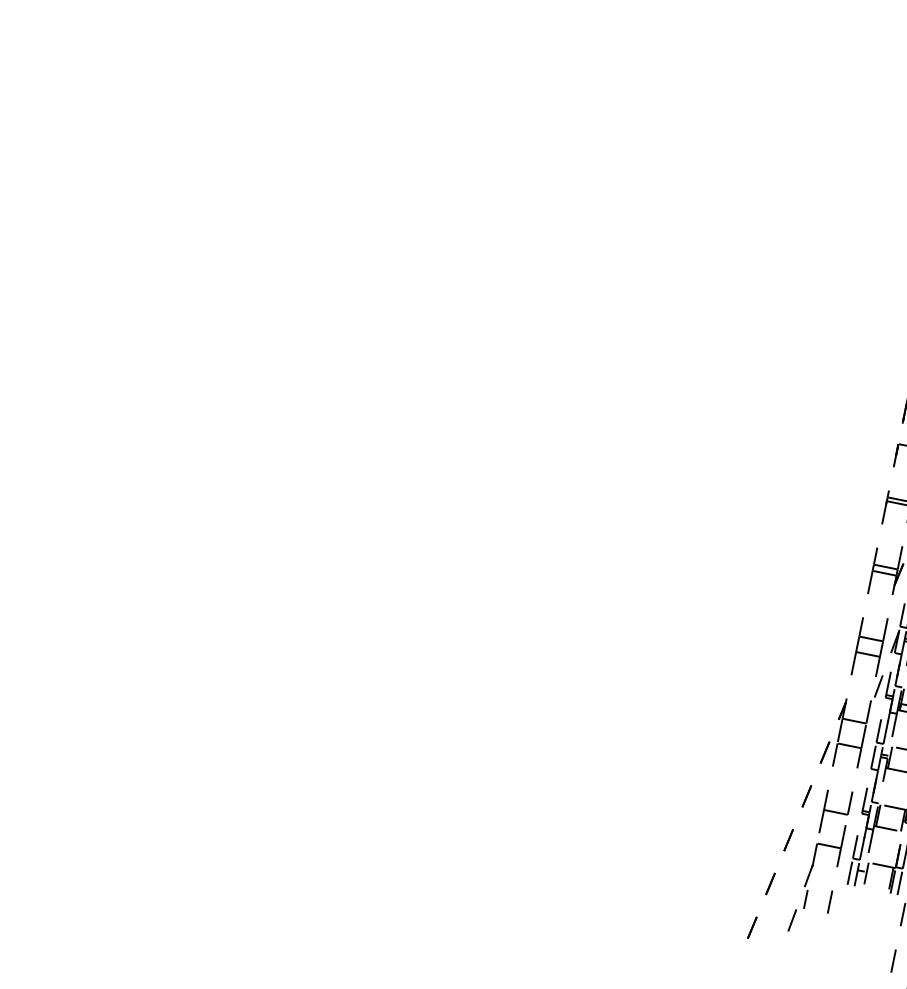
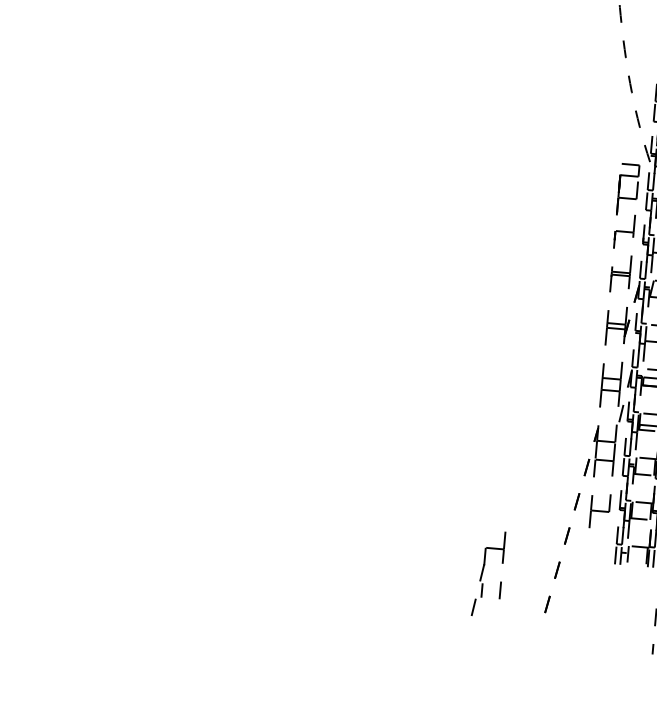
part: (809, 877) -> (482, 573), moved

